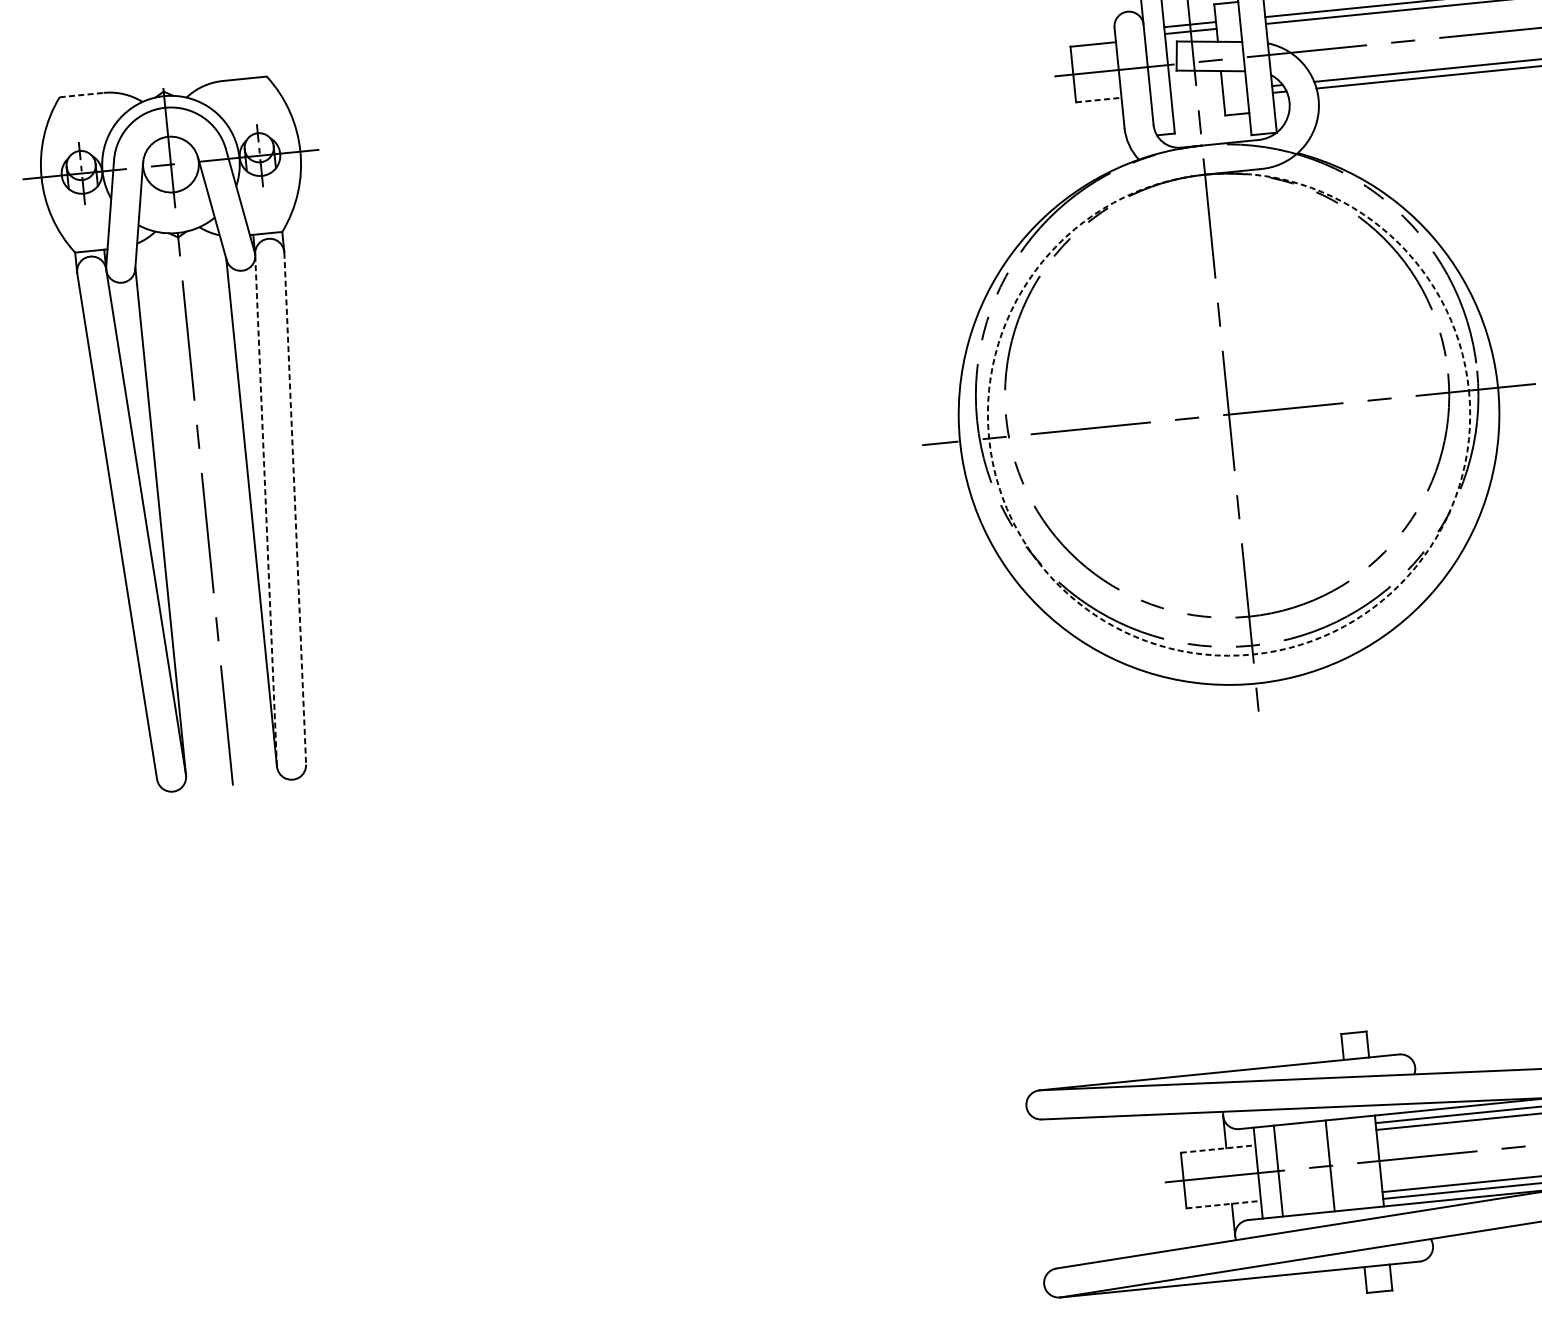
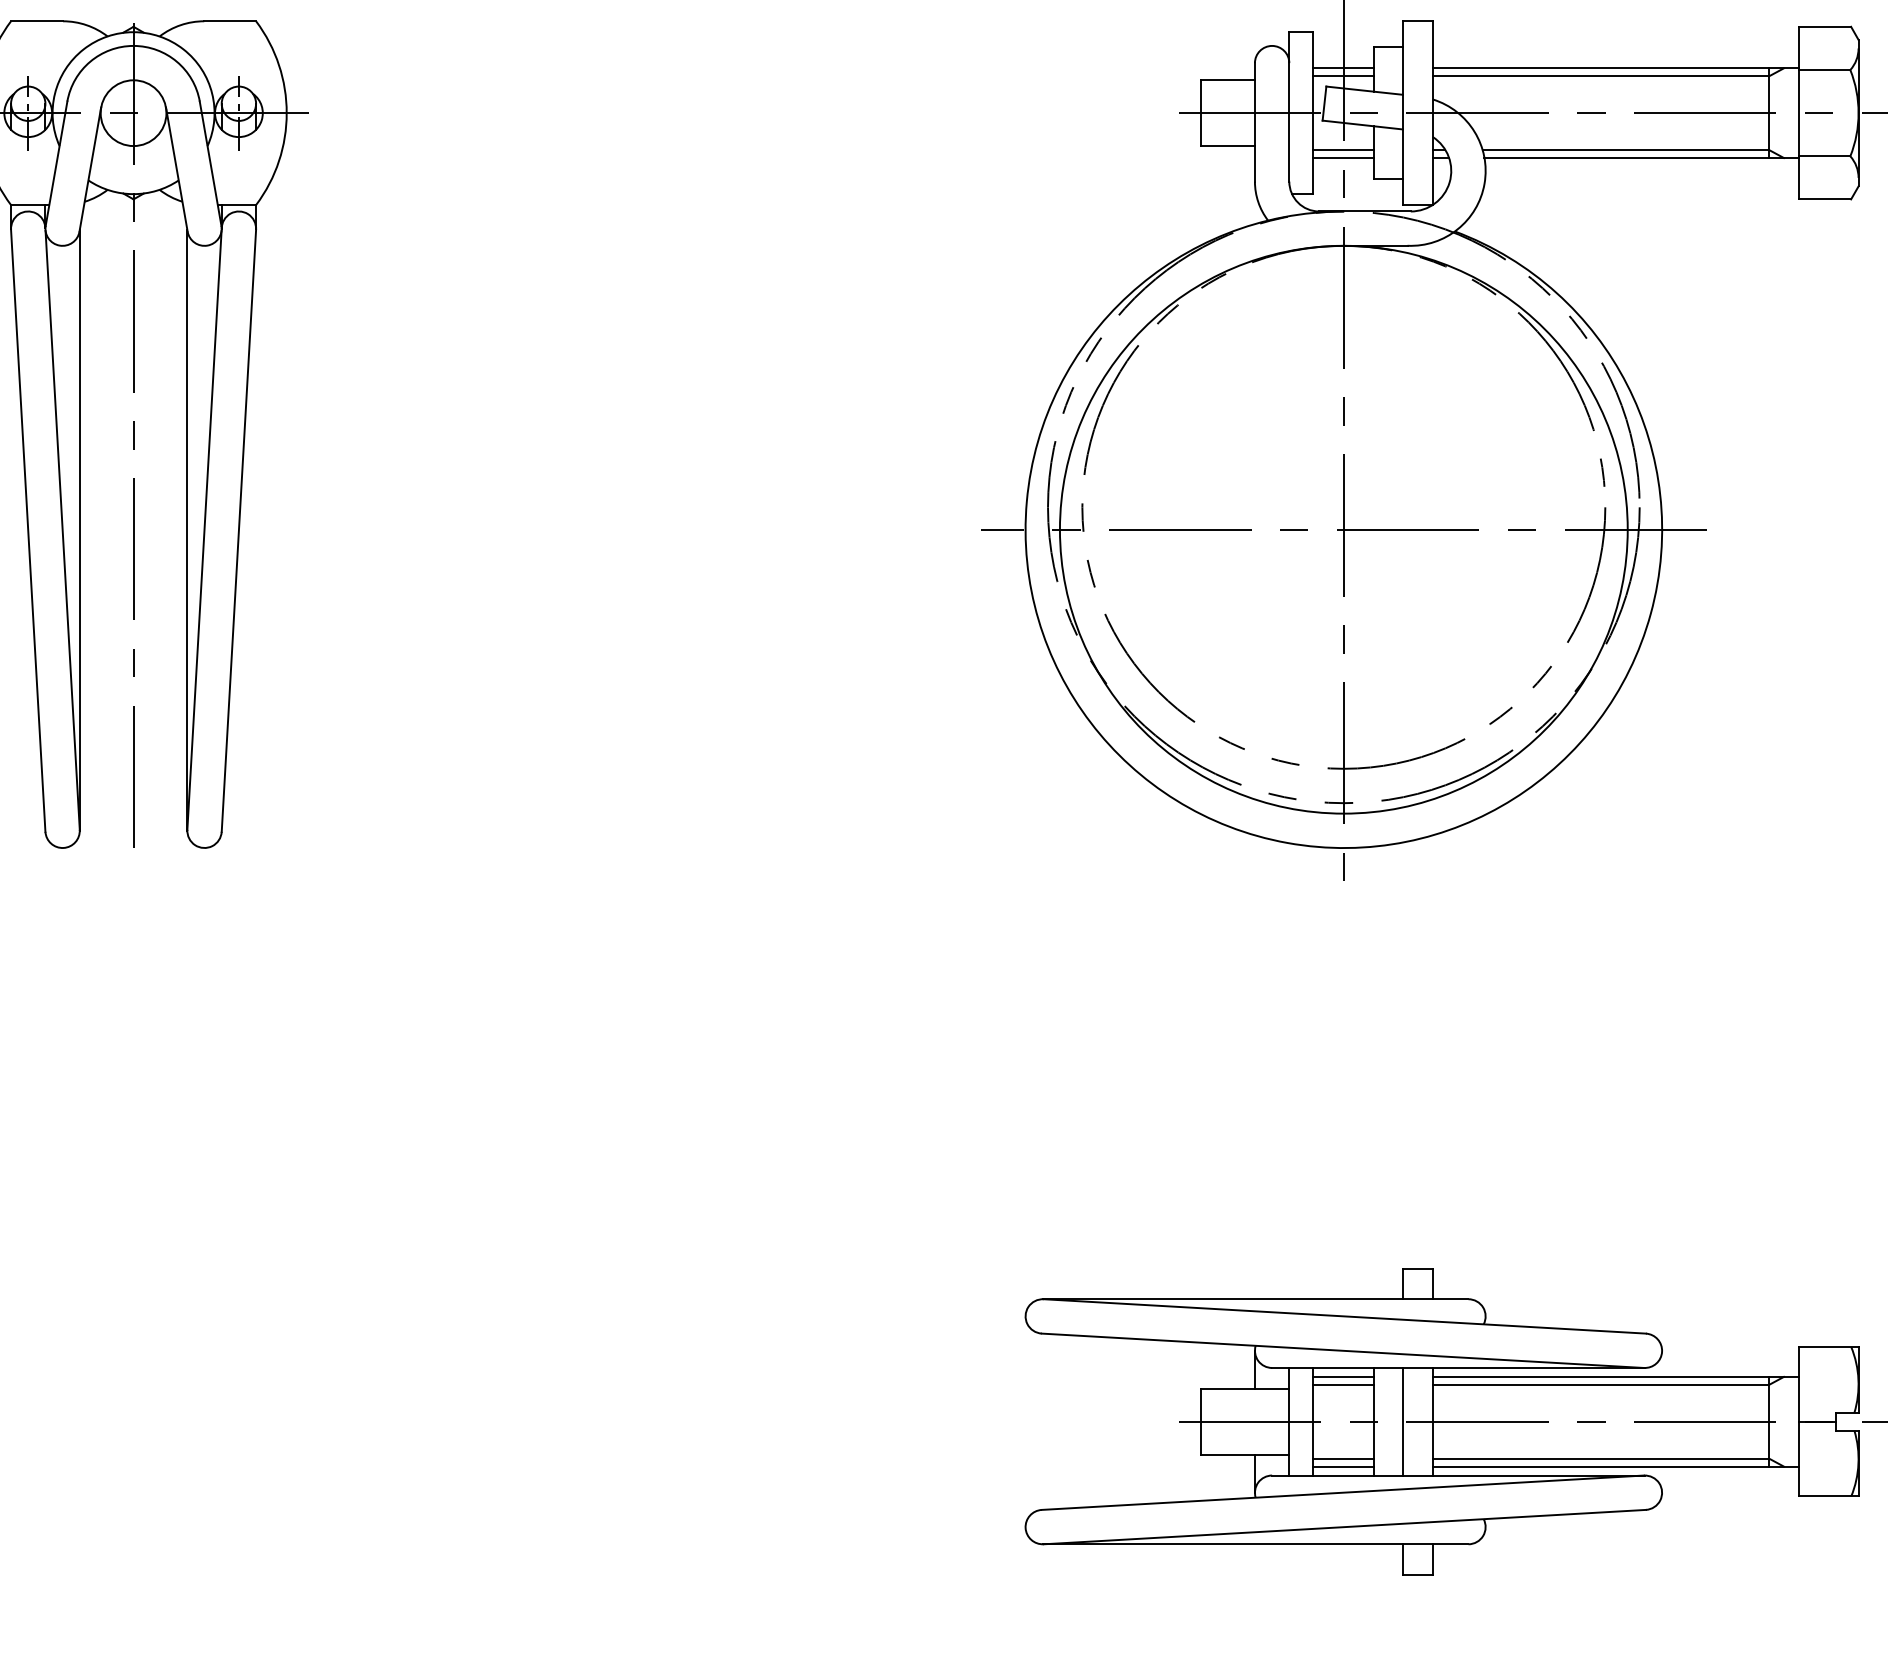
line: (1196, 93) -> (1343, 149), added
line: (82, 95) -> (37, 21), dashed -> solid
line: (1099, 100) -> (1228, 146), dashed -> solid
line: (1197, 100) -> (1343, 158), added
circle: (1228, 414) -> (1343, 529), dashed -> solid
line: (294, 508) -> (238, 530), dashed -> solid
line: (266, 511) -> (204, 530), dashed -> solid
line: (1300, 1130) -> (1343, 1376), added
line: (1300, 1137) -> (1343, 1385), added
line: (1218, 1148) -> (1245, 1388), dashed -> solid
line: (1353, 1163) -> (1402, 1421), added
line: (1307, 1199) -> (1343, 1458), added
line: (1223, 1204) -> (1245, 1454), dashed -> solid
line: (1307, 1206) -> (1343, 1466), added

